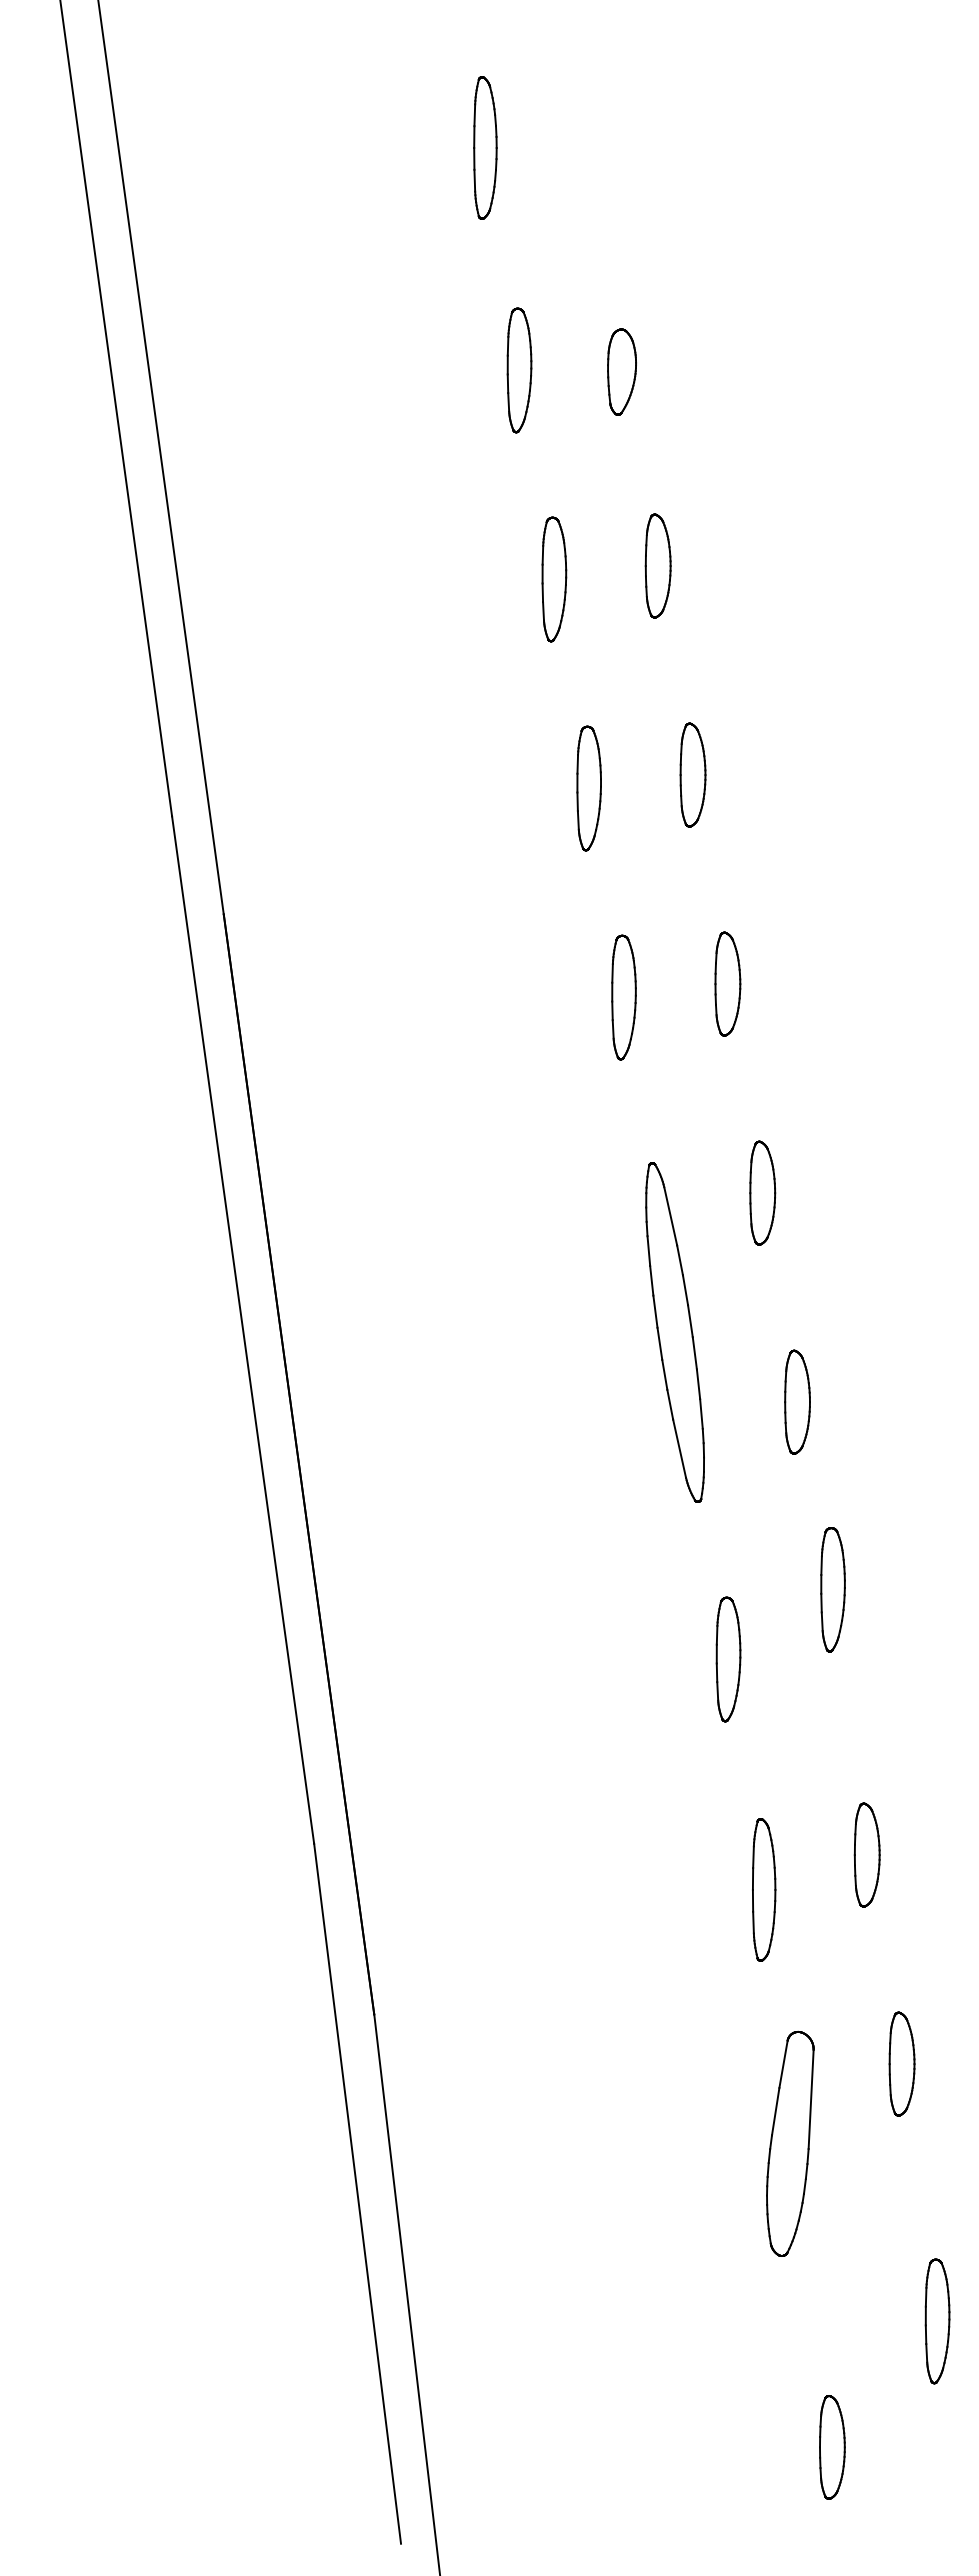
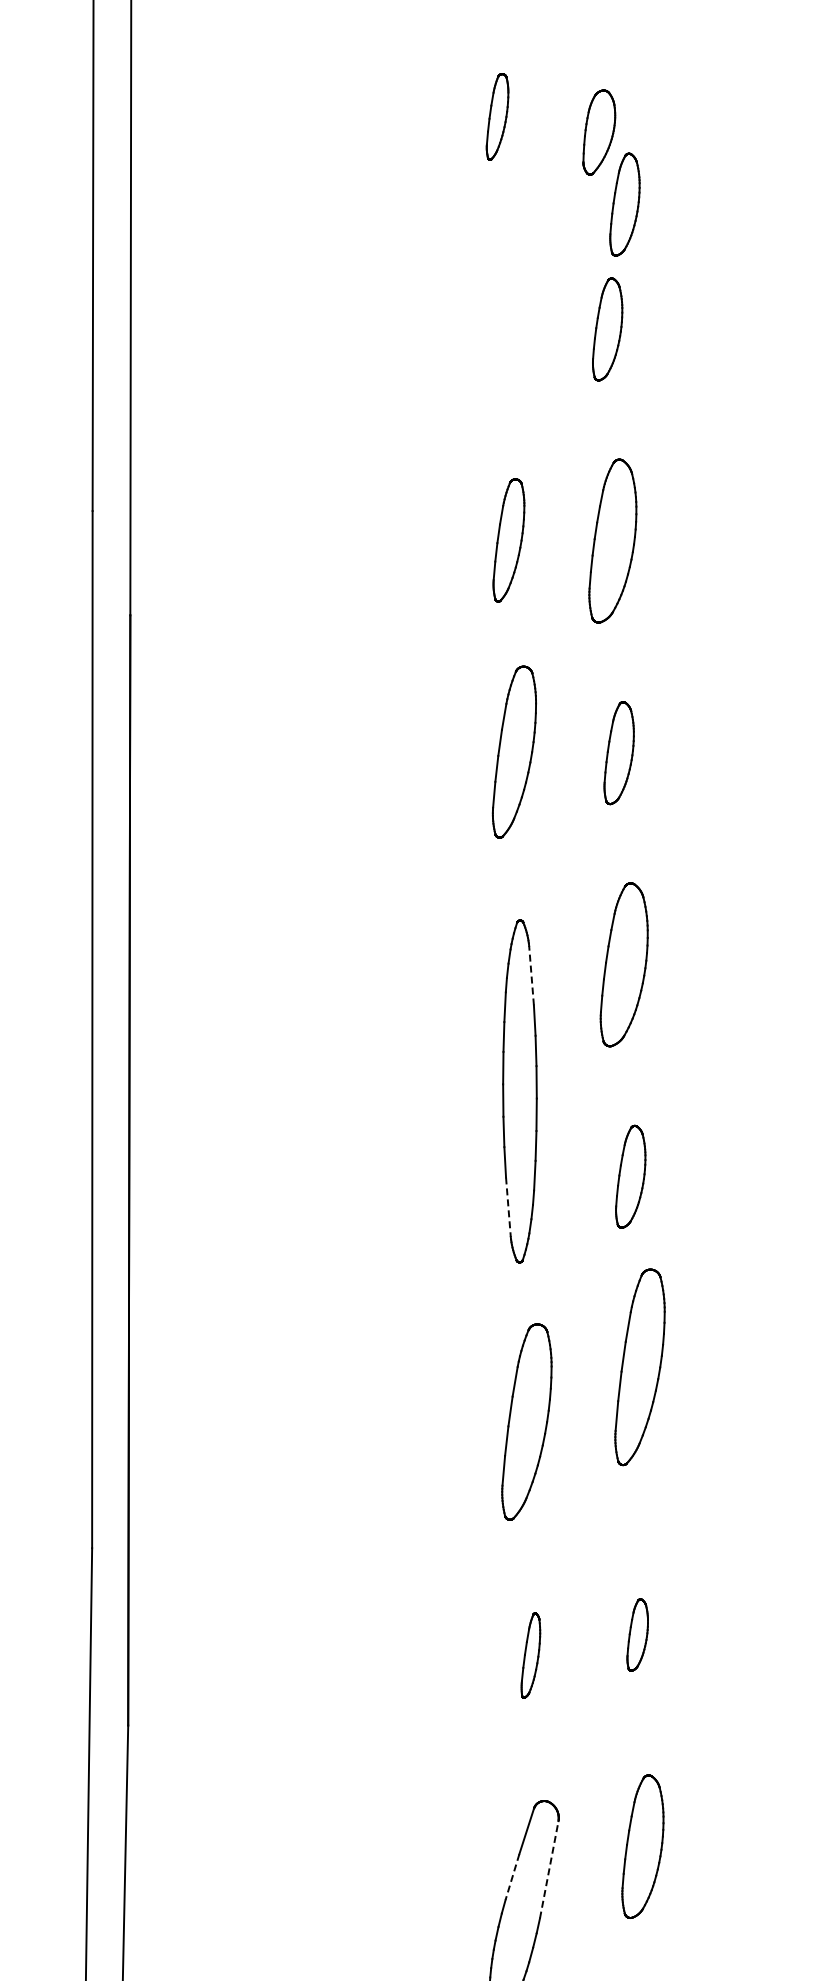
part: (519, 370) -> (498, 117), size x0.7
part: (657, 439) -> (625, 204), added
part: (554, 579) -> (503, 328), removed
part: (692, 774) -> (613, 541), size x1.6
part: (623, 997) -> (514, 752), size x1.4
part: (762, 1192) -> (625, 964), size x1.6
line: (670, 1216) -> (531, 975), solid -> dashed
line: (679, 1448) -> (508, 1206), solid -> dashed
part: (832, 1589) -> (640, 1367), size x1.6
part: (728, 1659) -> (527, 1422), size x1.6
part: (866, 1854) -> (637, 1634), size x0.7
part: (764, 1889) -> (531, 1655), size x0.6
part: (901, 2063) -> (643, 1846), size x1.4
line: (811, 2099) -> (549, 1869), solid -> dashed
line: (775, 2111) -> (512, 1876), solid -> dashed

